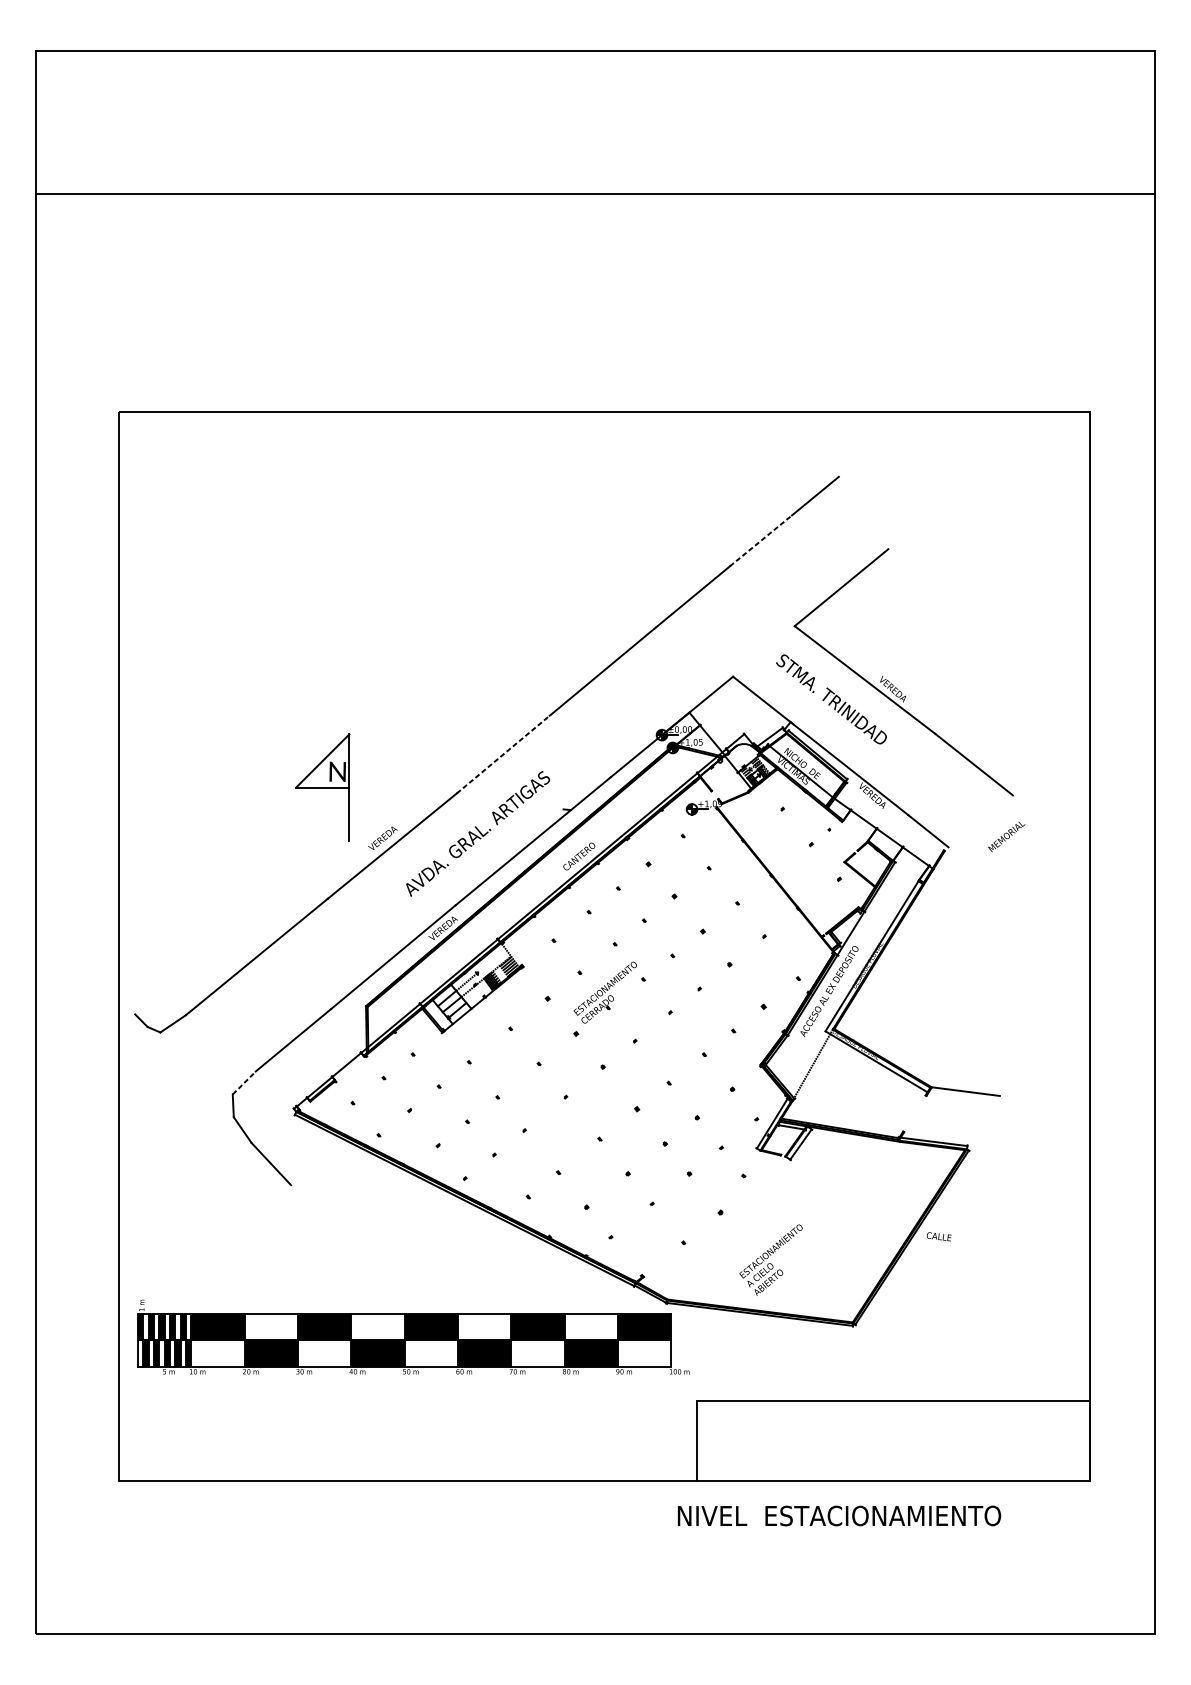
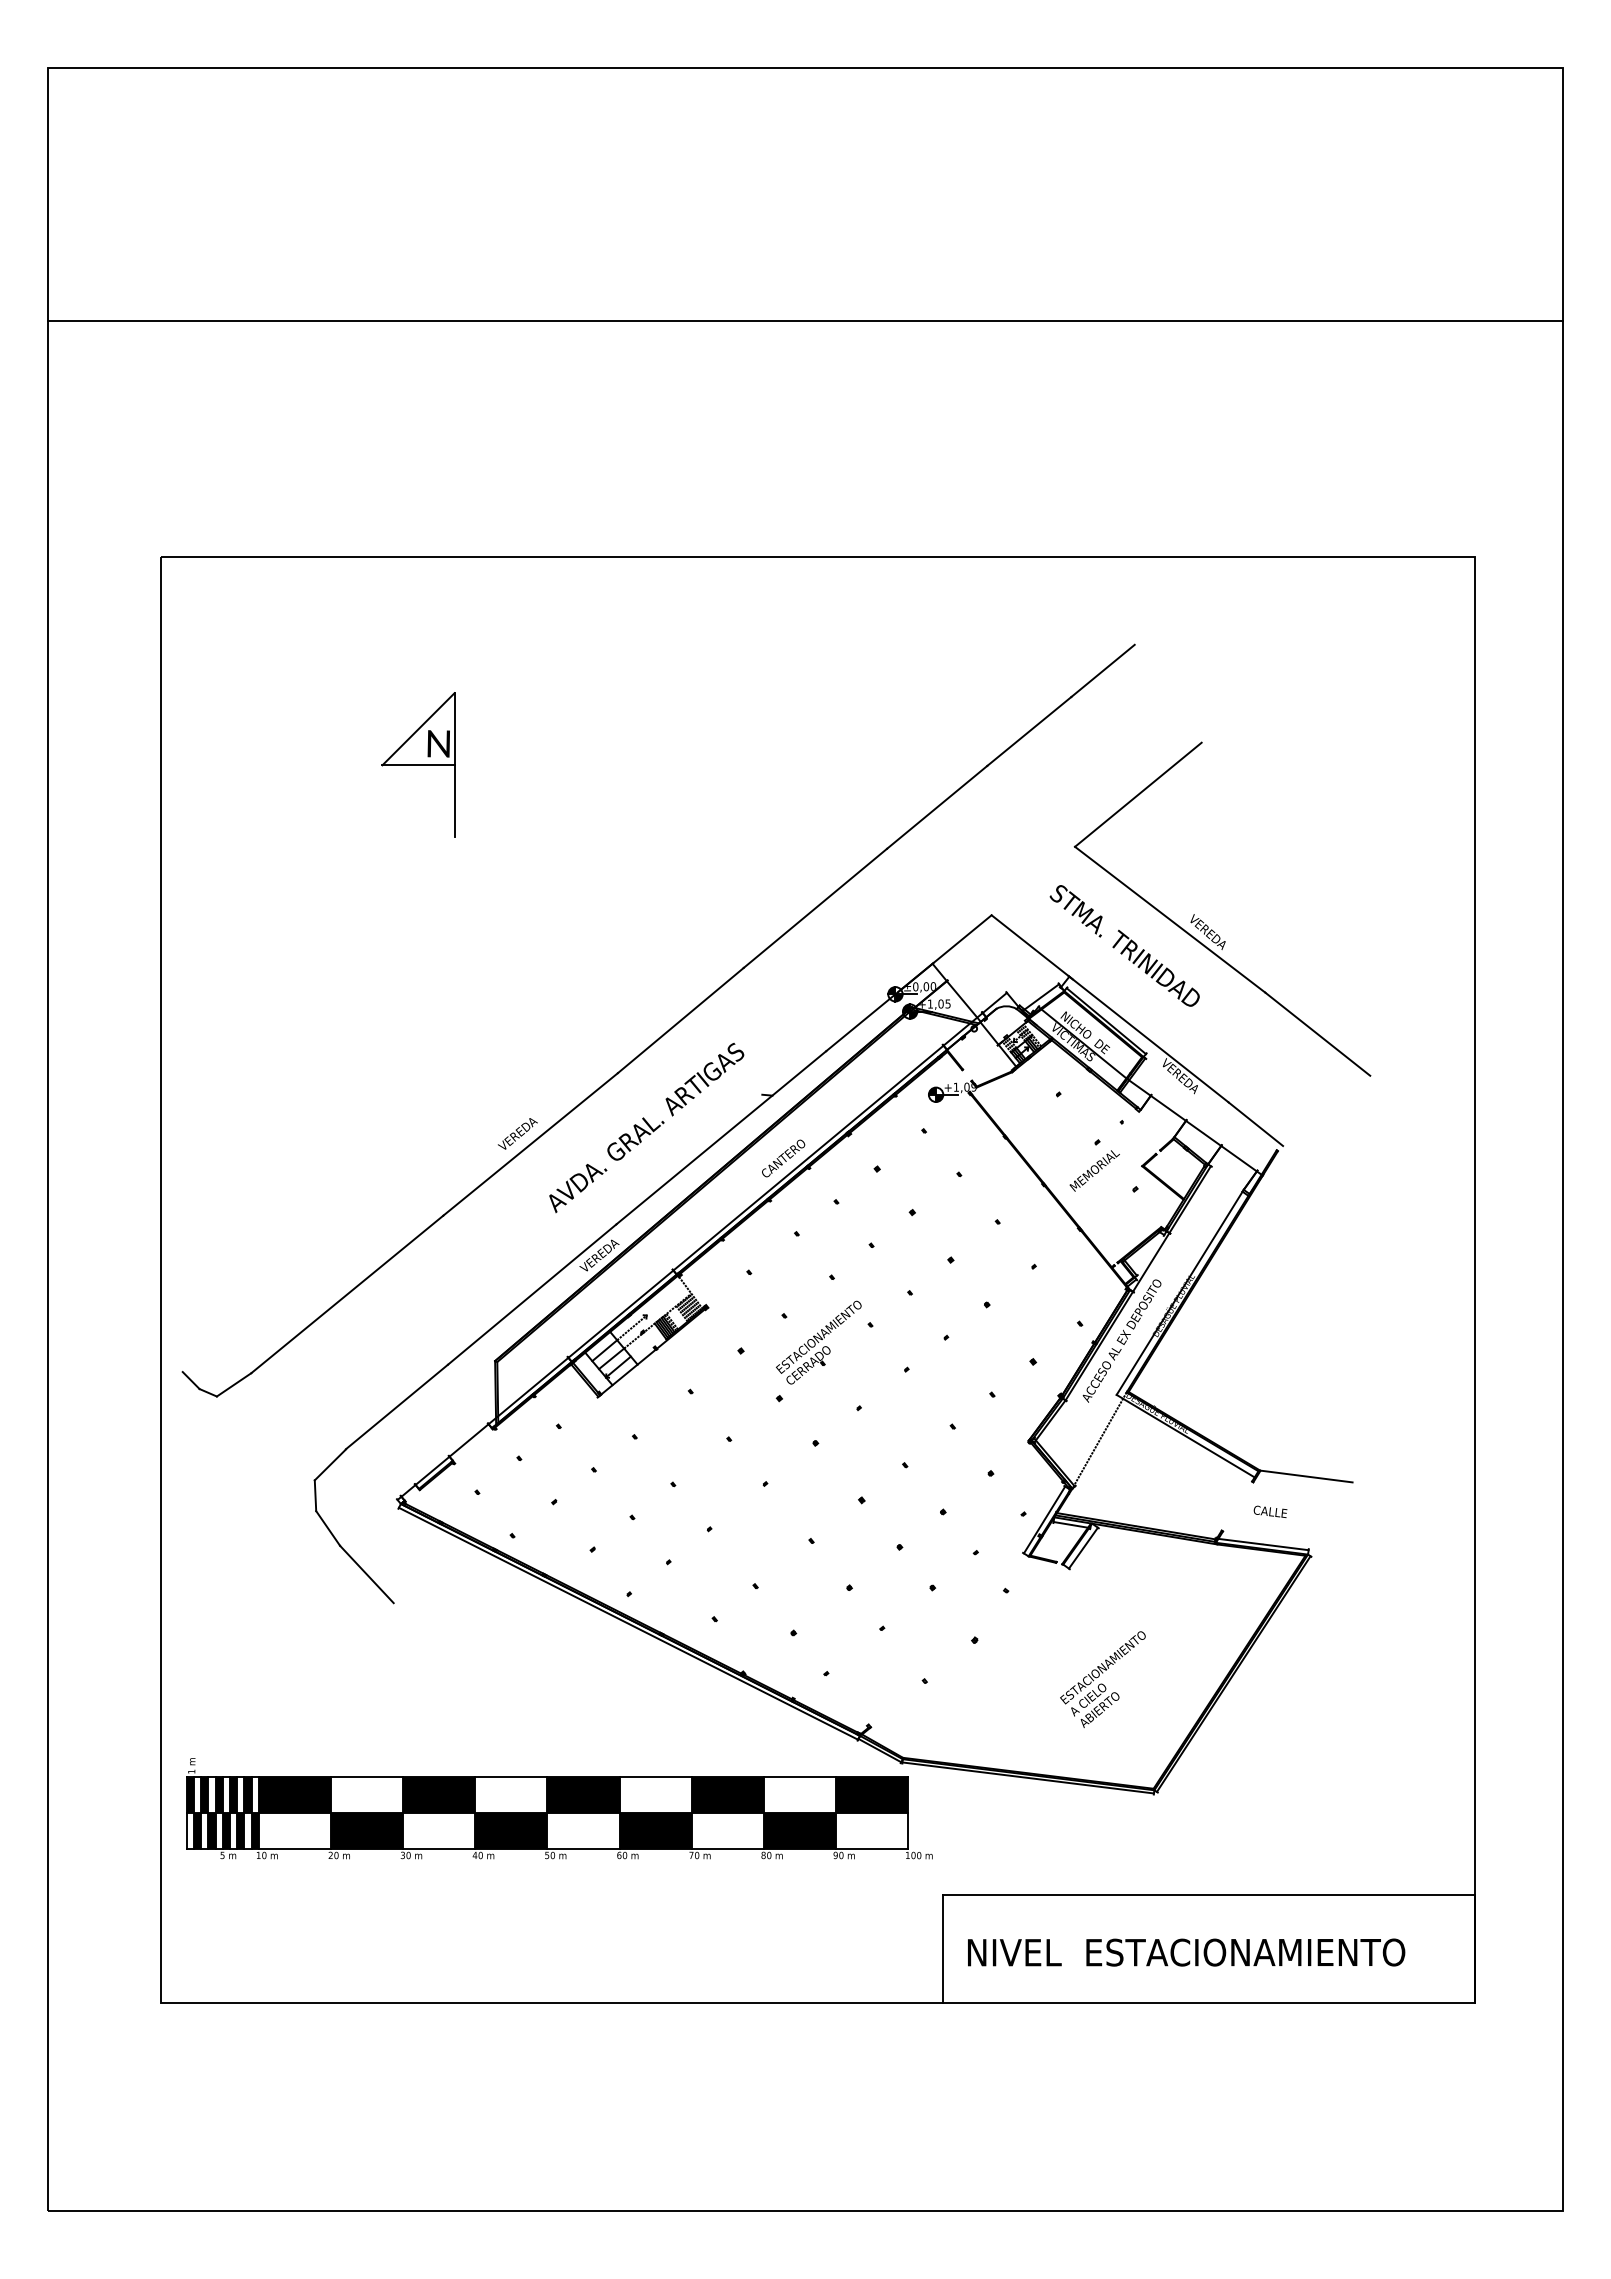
line: (595, 194) -> (805, 320), moved
line: (761, 540) -> (1029, 731), dashed -> solid
line: (503, 754) -> (681, 1020), dashed -> solid
part: (322, 787) -> (418, 764), moved
text: (1006, 836) -> (1094, 1170), moved
line: (244, 1082) -> (330, 1464), dashed -> solid
text: (939, 1236) -> (1270, 1511), moved
text: (770, 1260) -> (1102, 1679), moved
text: (839, 1515) -> (1186, 1952), moved

